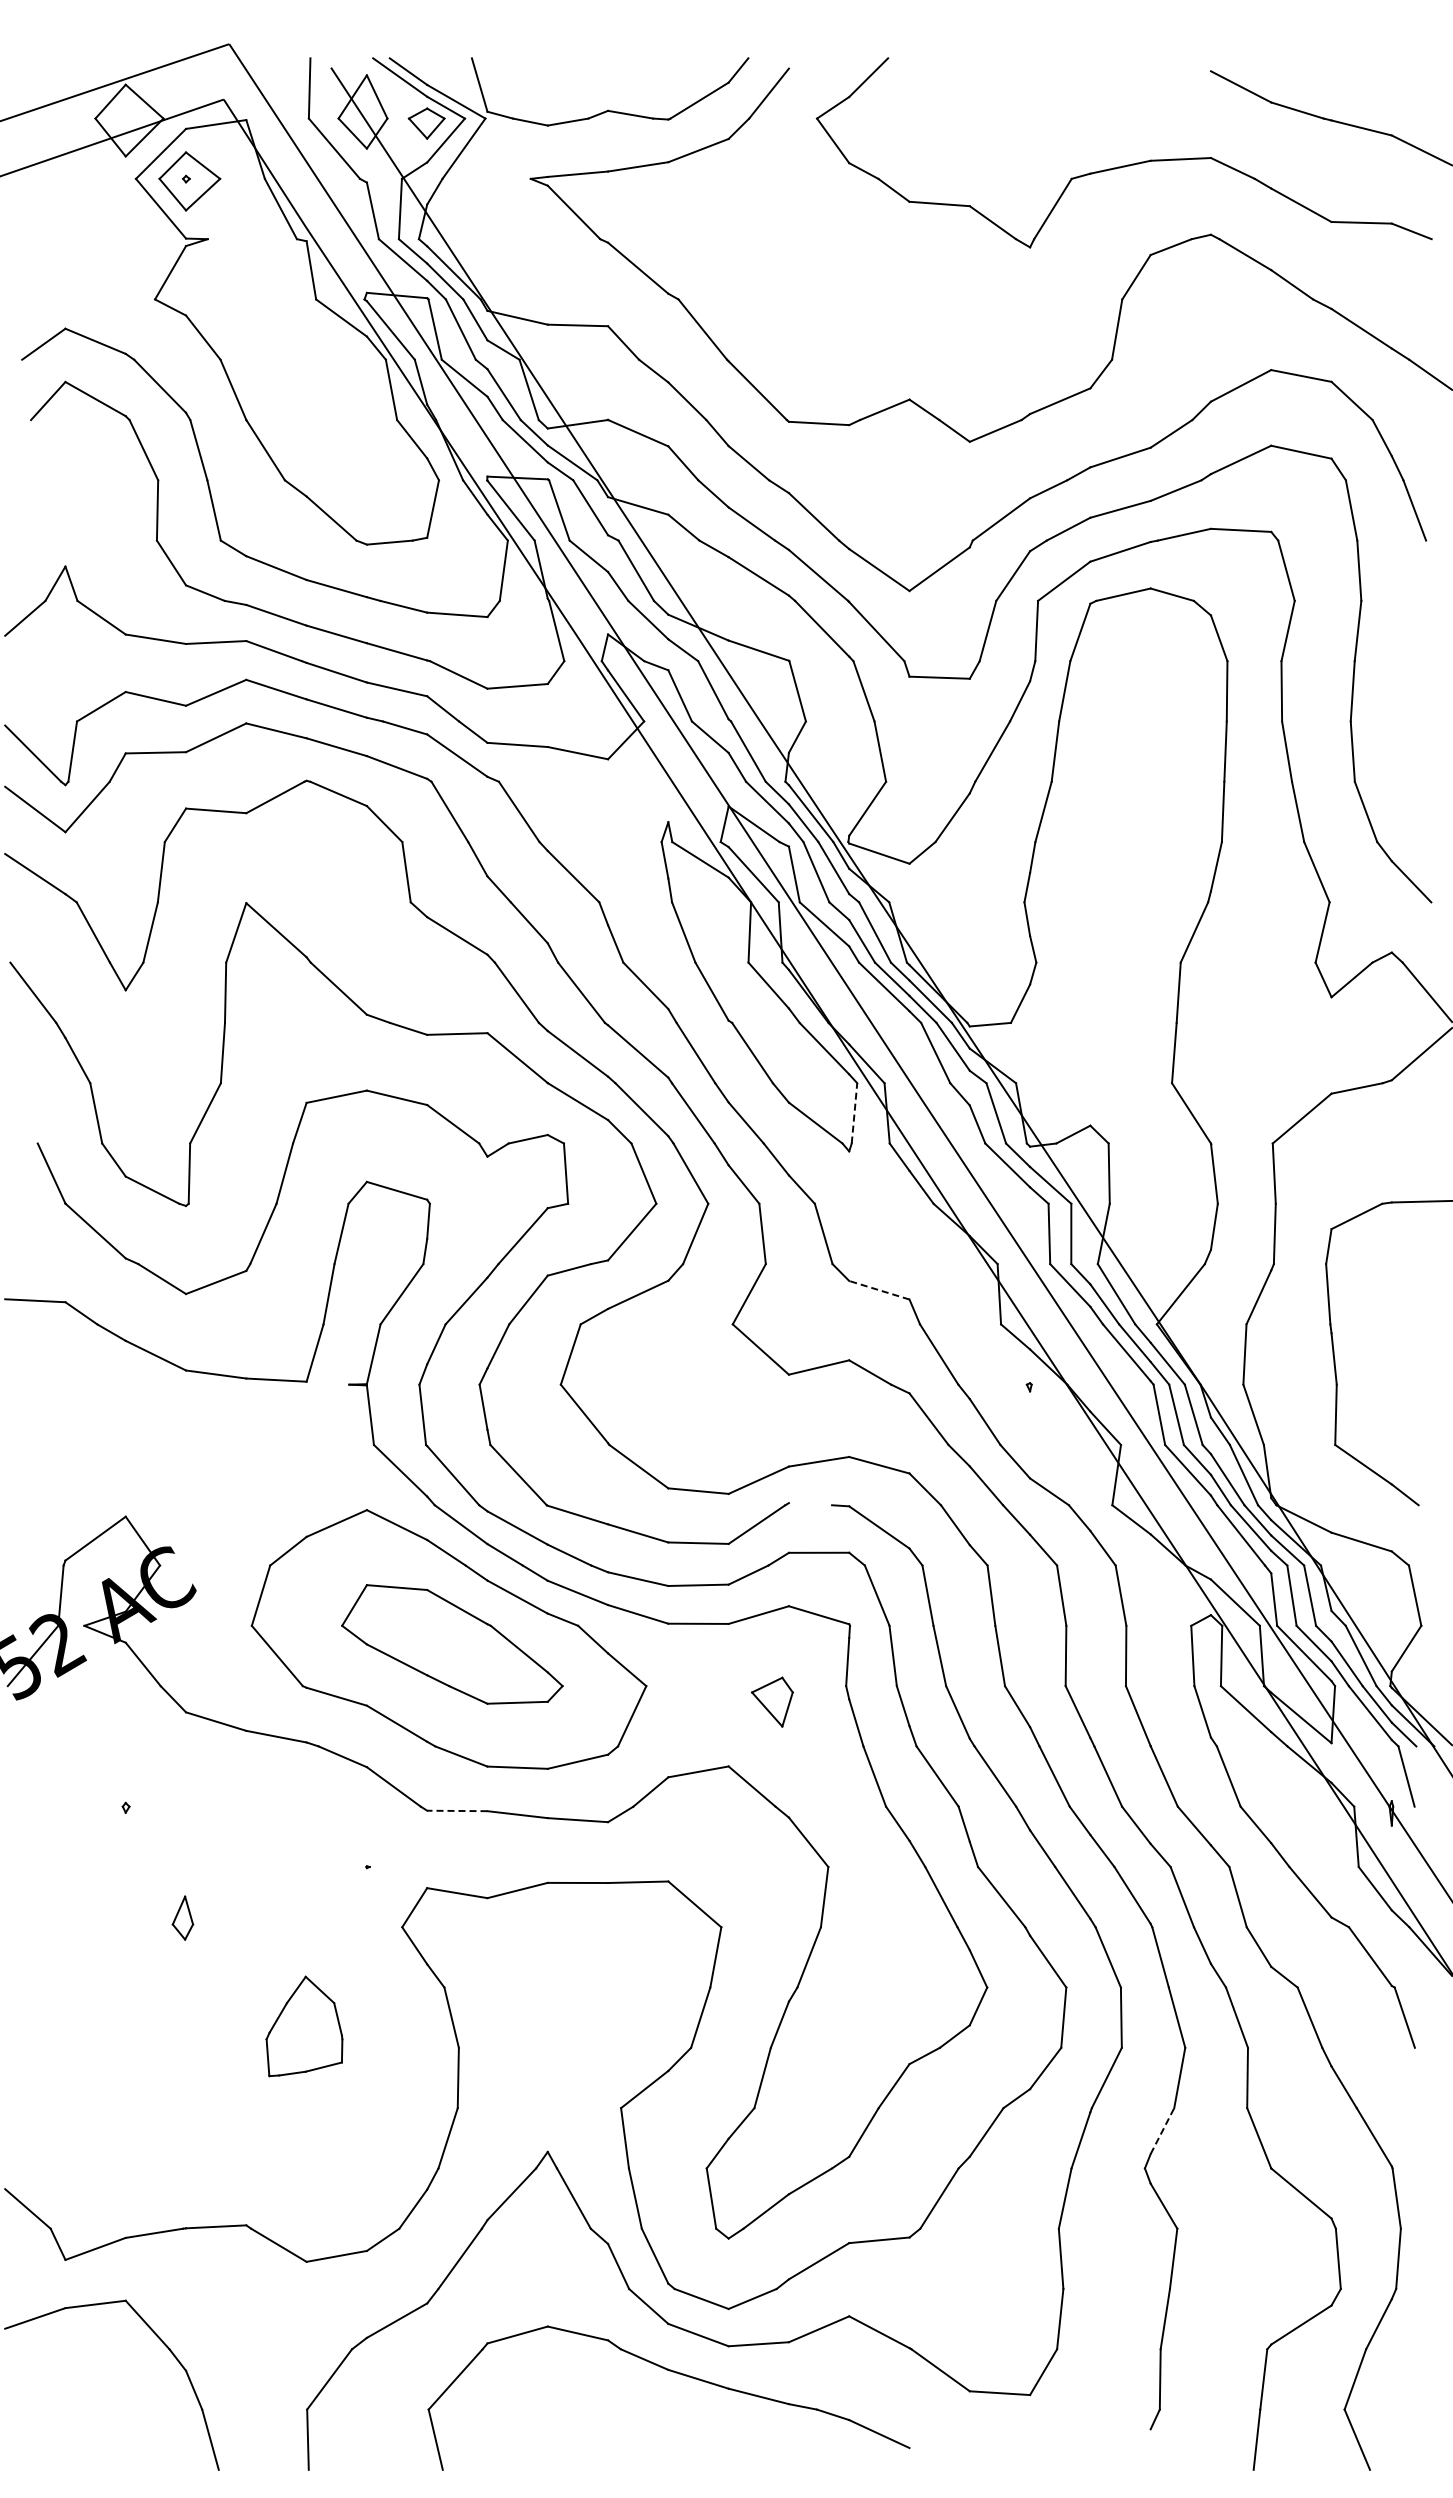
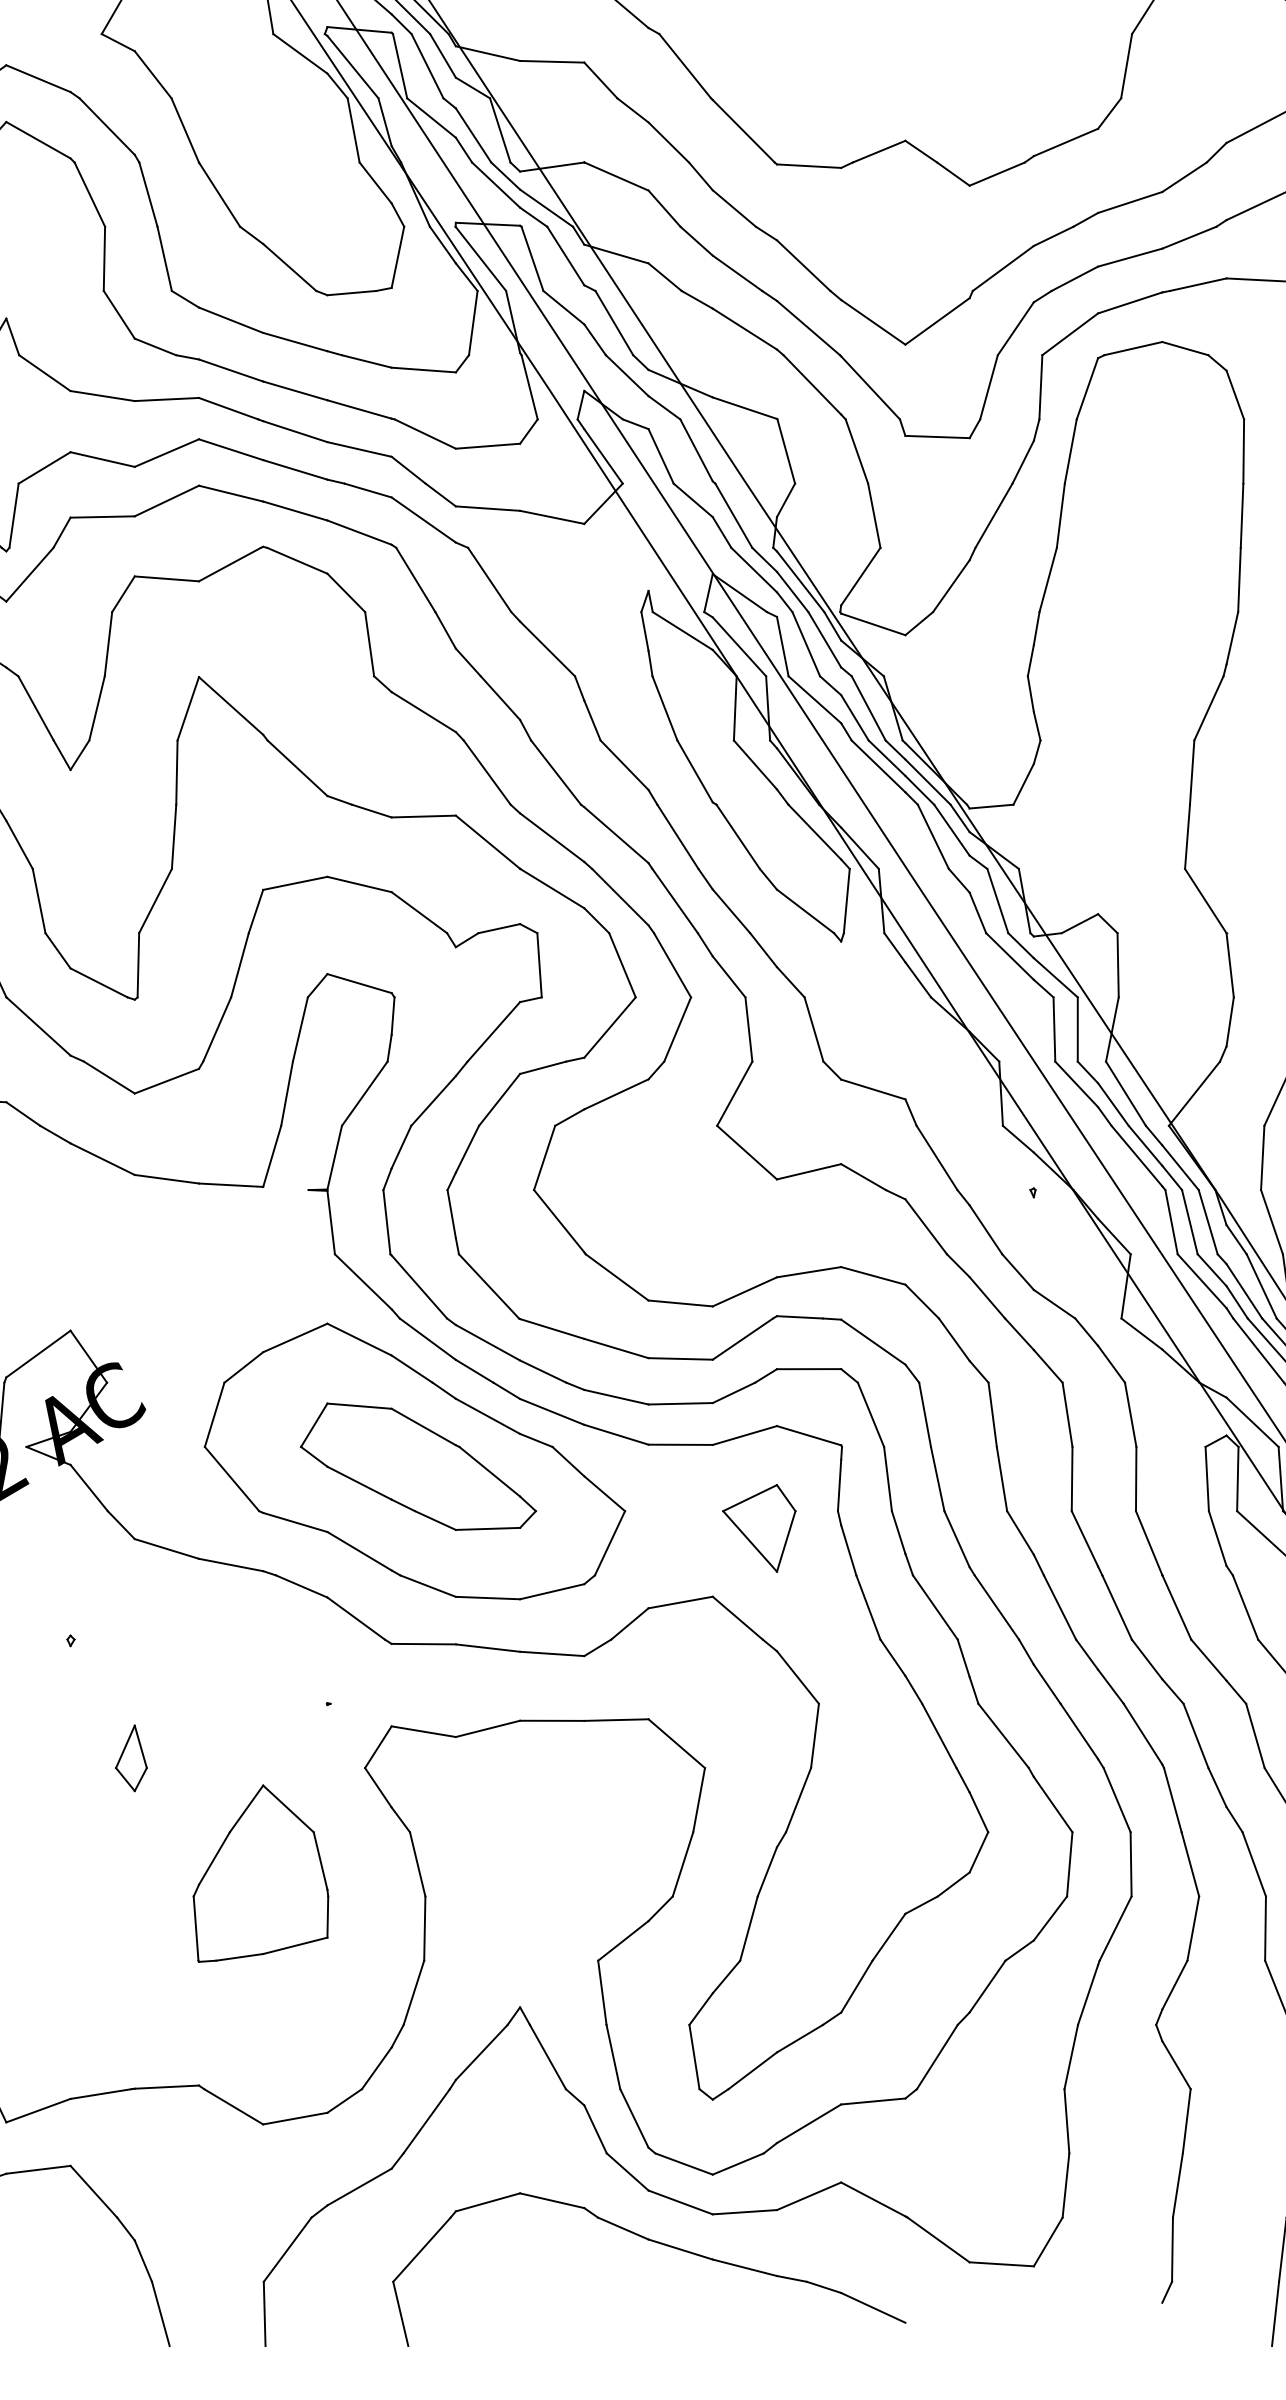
line: (854, 1112) -> (846, 900), dashed -> solid
line: (879, 1290) -> (873, 1089), dashed -> solid
line: (810, 1504) -> (799, 1317), added
part: (772, 1701) -> (759, 1527), size x1.67
line: (456, 1810) -> (422, 1643), dashed -> solid
part: (182, 1917) -> (131, 1757), size x1.43
part: (304, 2026) -> (260, 1873), size x1.67
line: (1162, 2131) -> (1174, 1985), dashed -> solid

